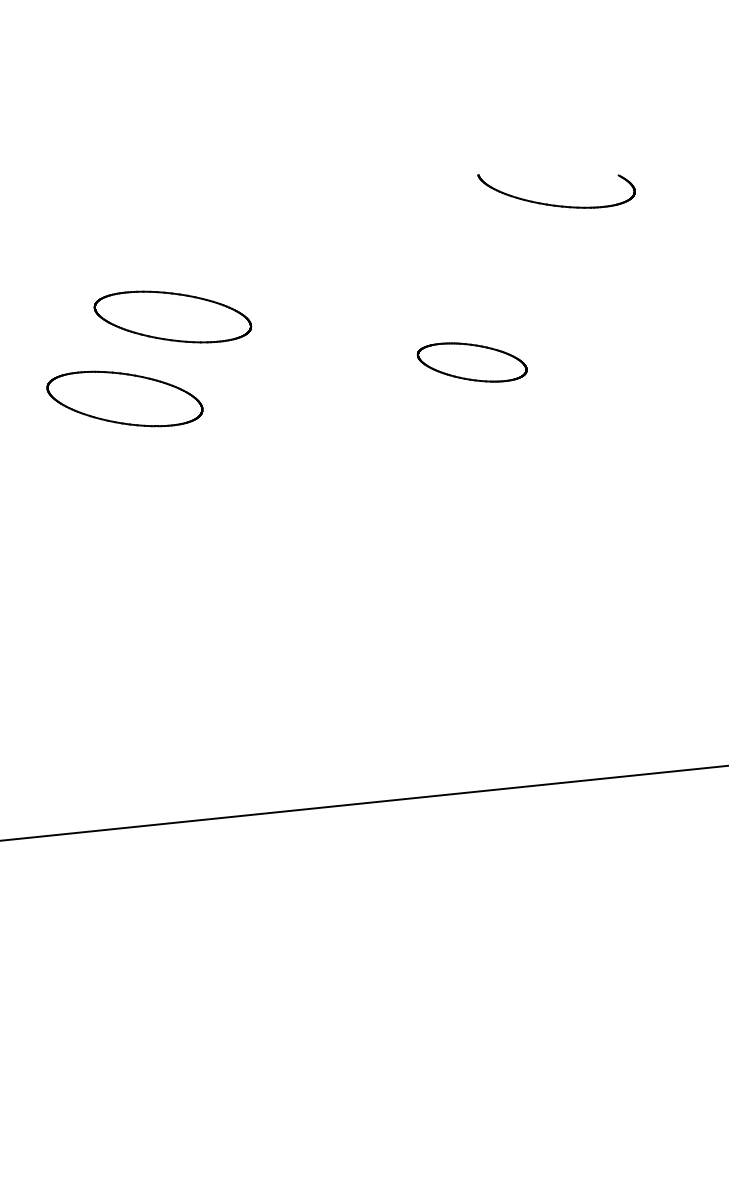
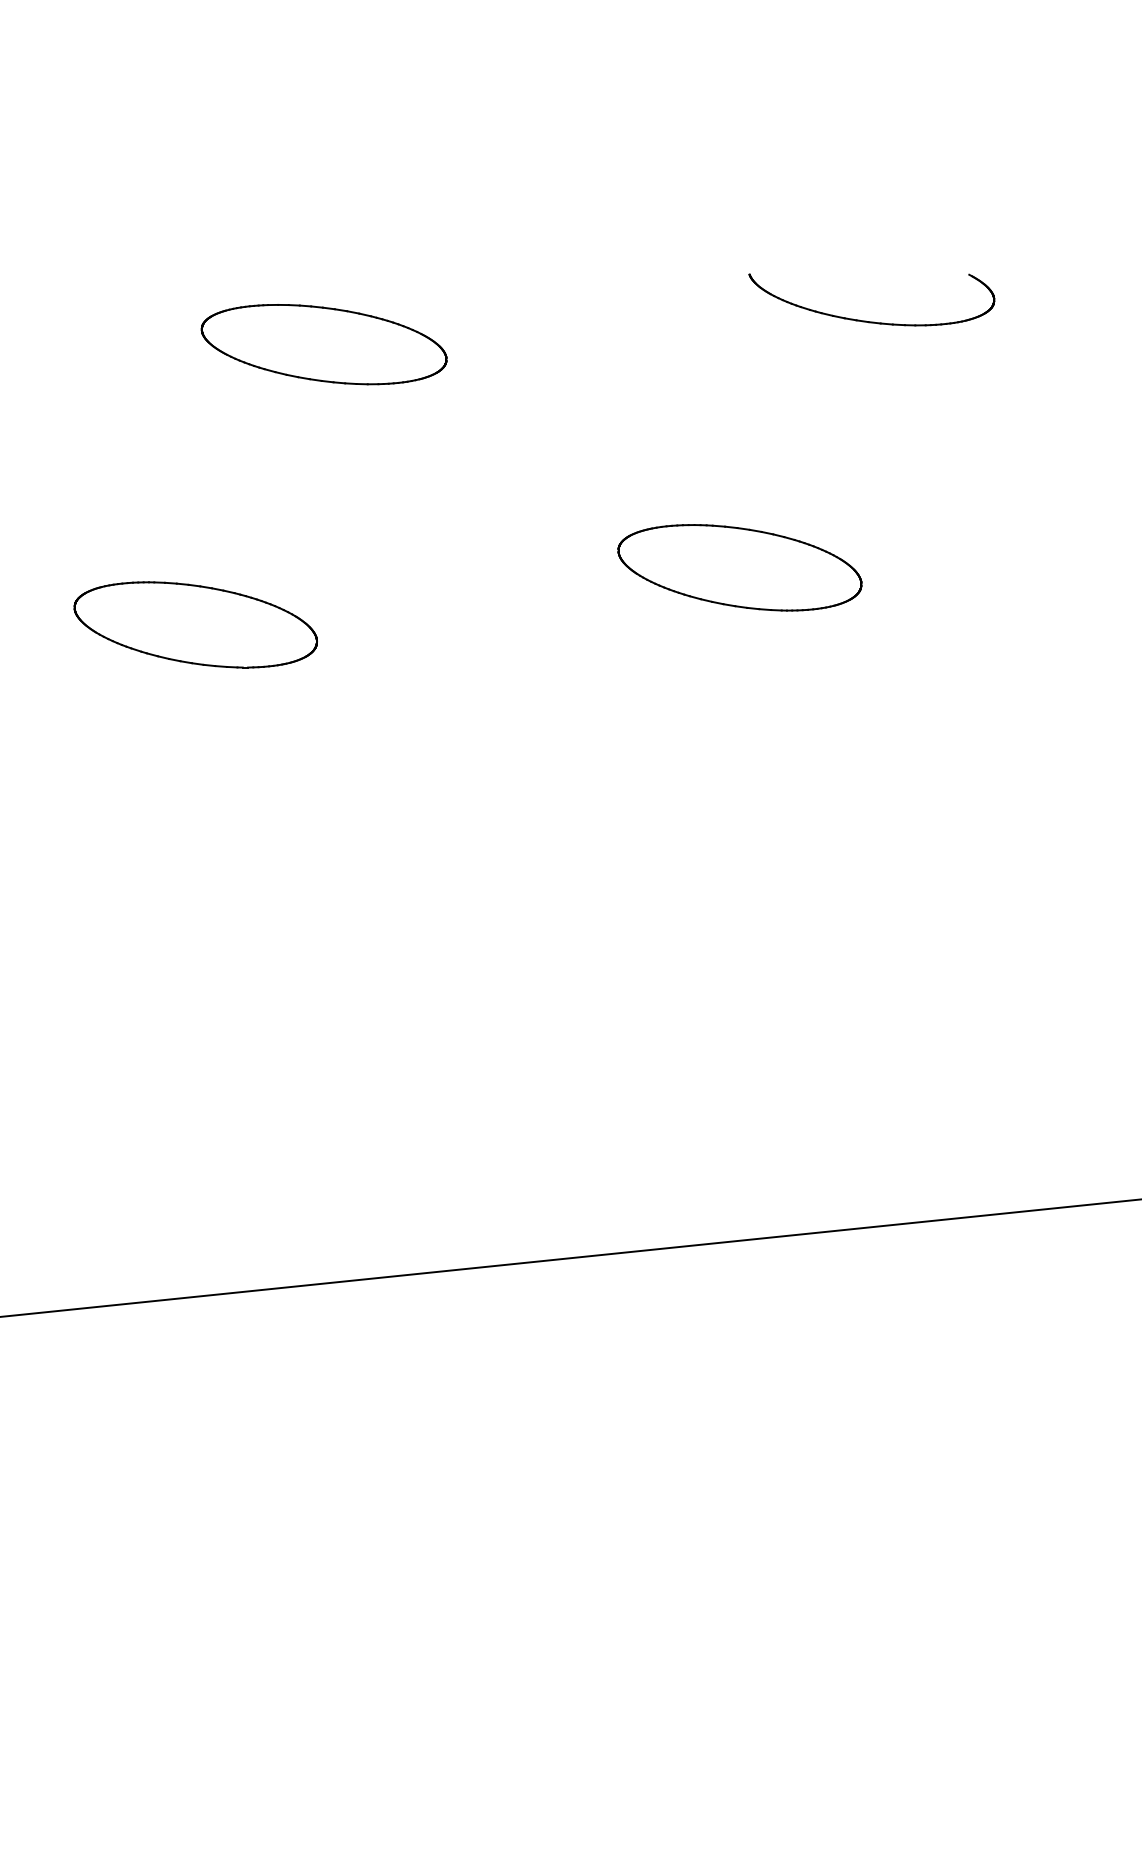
part: (172, 316) -> (323, 343), moved
part: (471, 362) -> (738, 567), size x1.43

